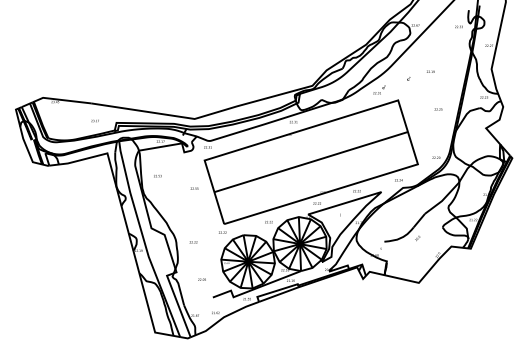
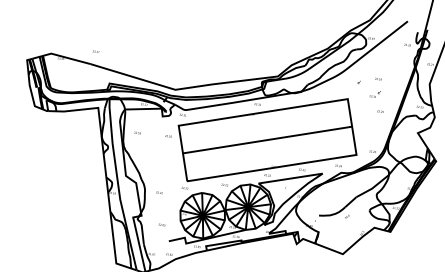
part: (379, 89) -> (375, 93), moved
text: (94, 120) -> (95, 51), moved
text: (194, 188) -> (168, 136), moved

